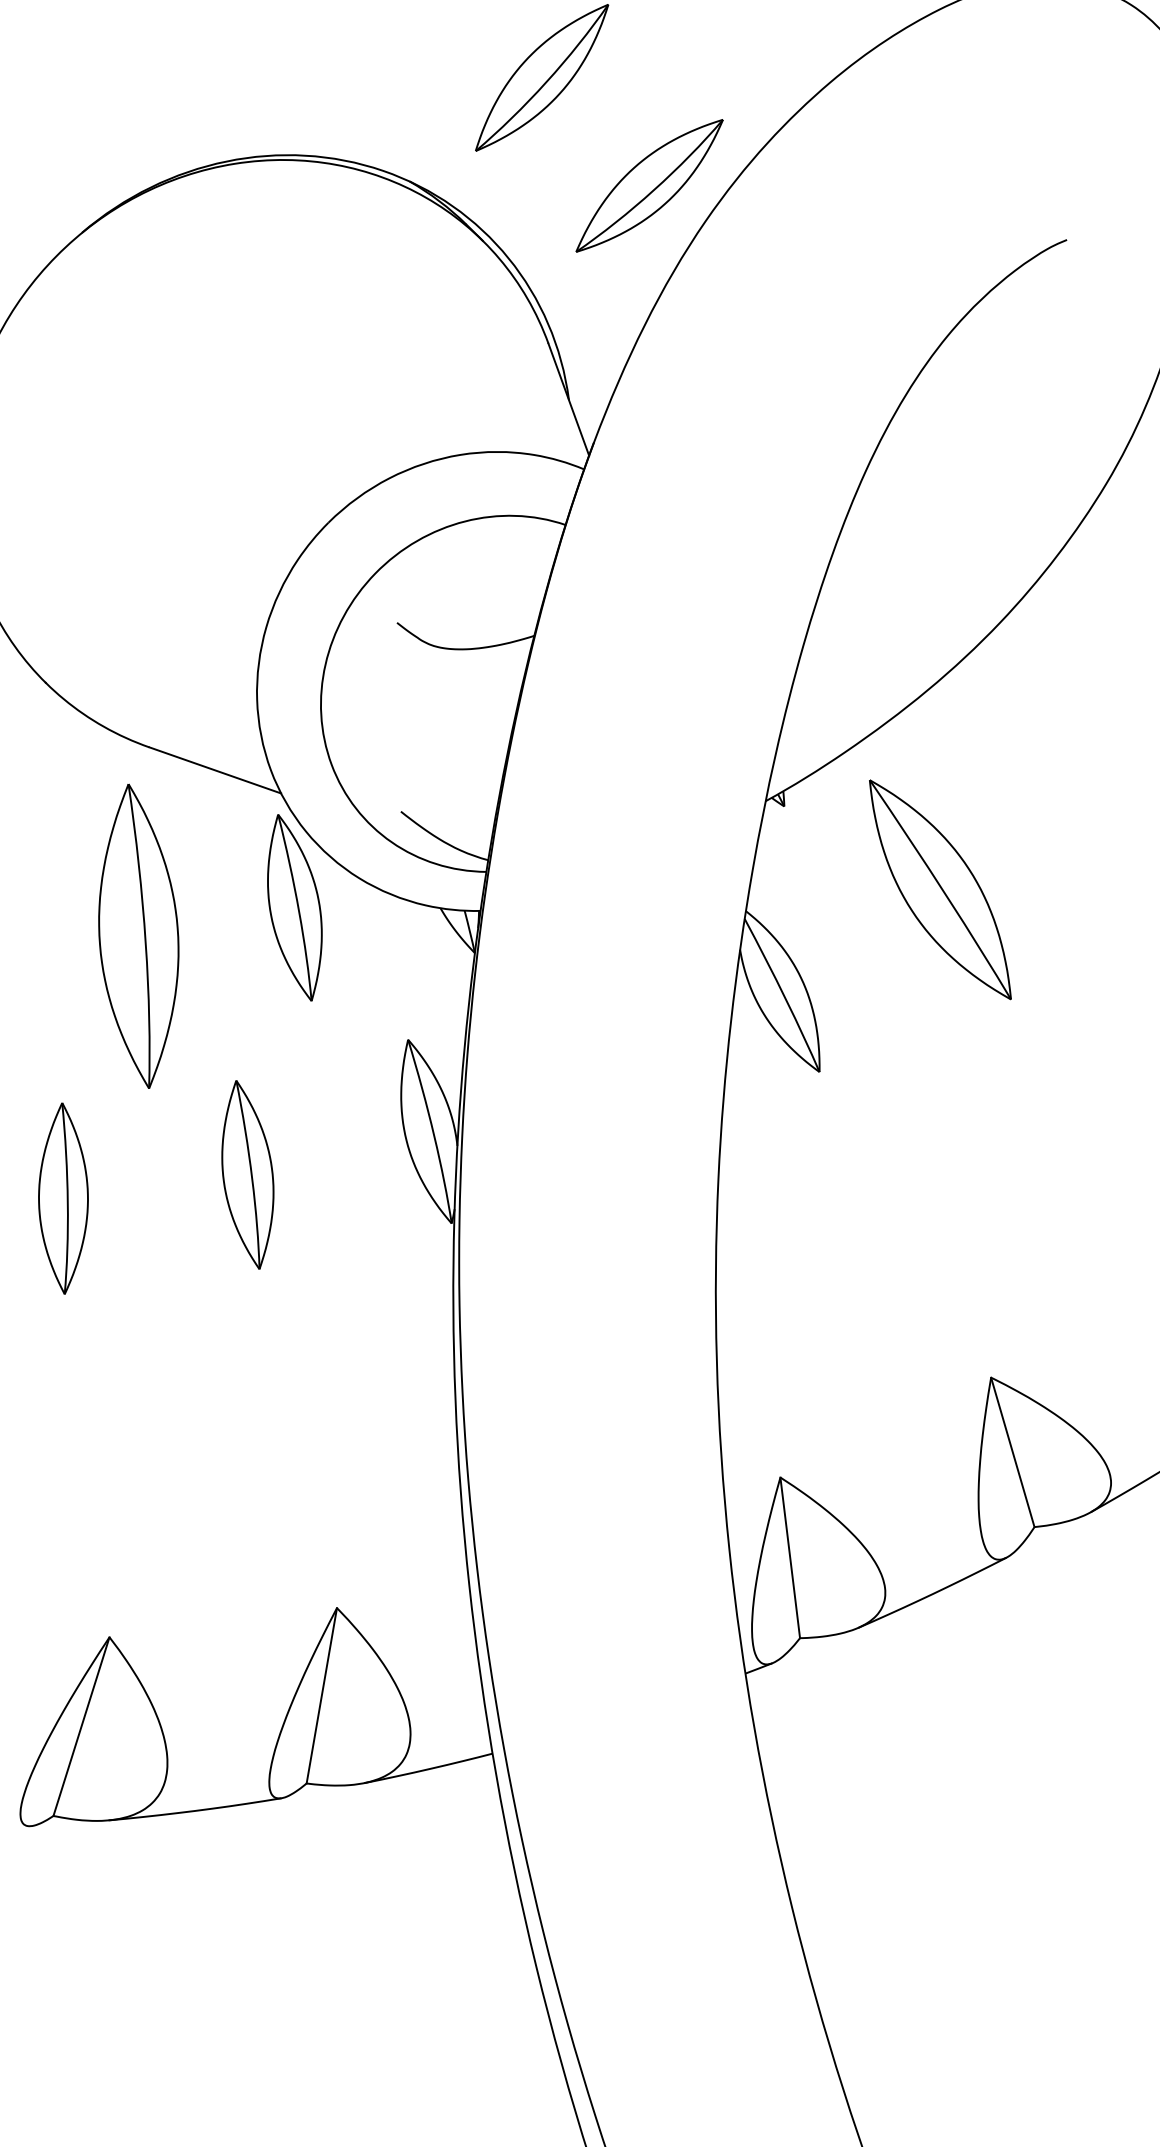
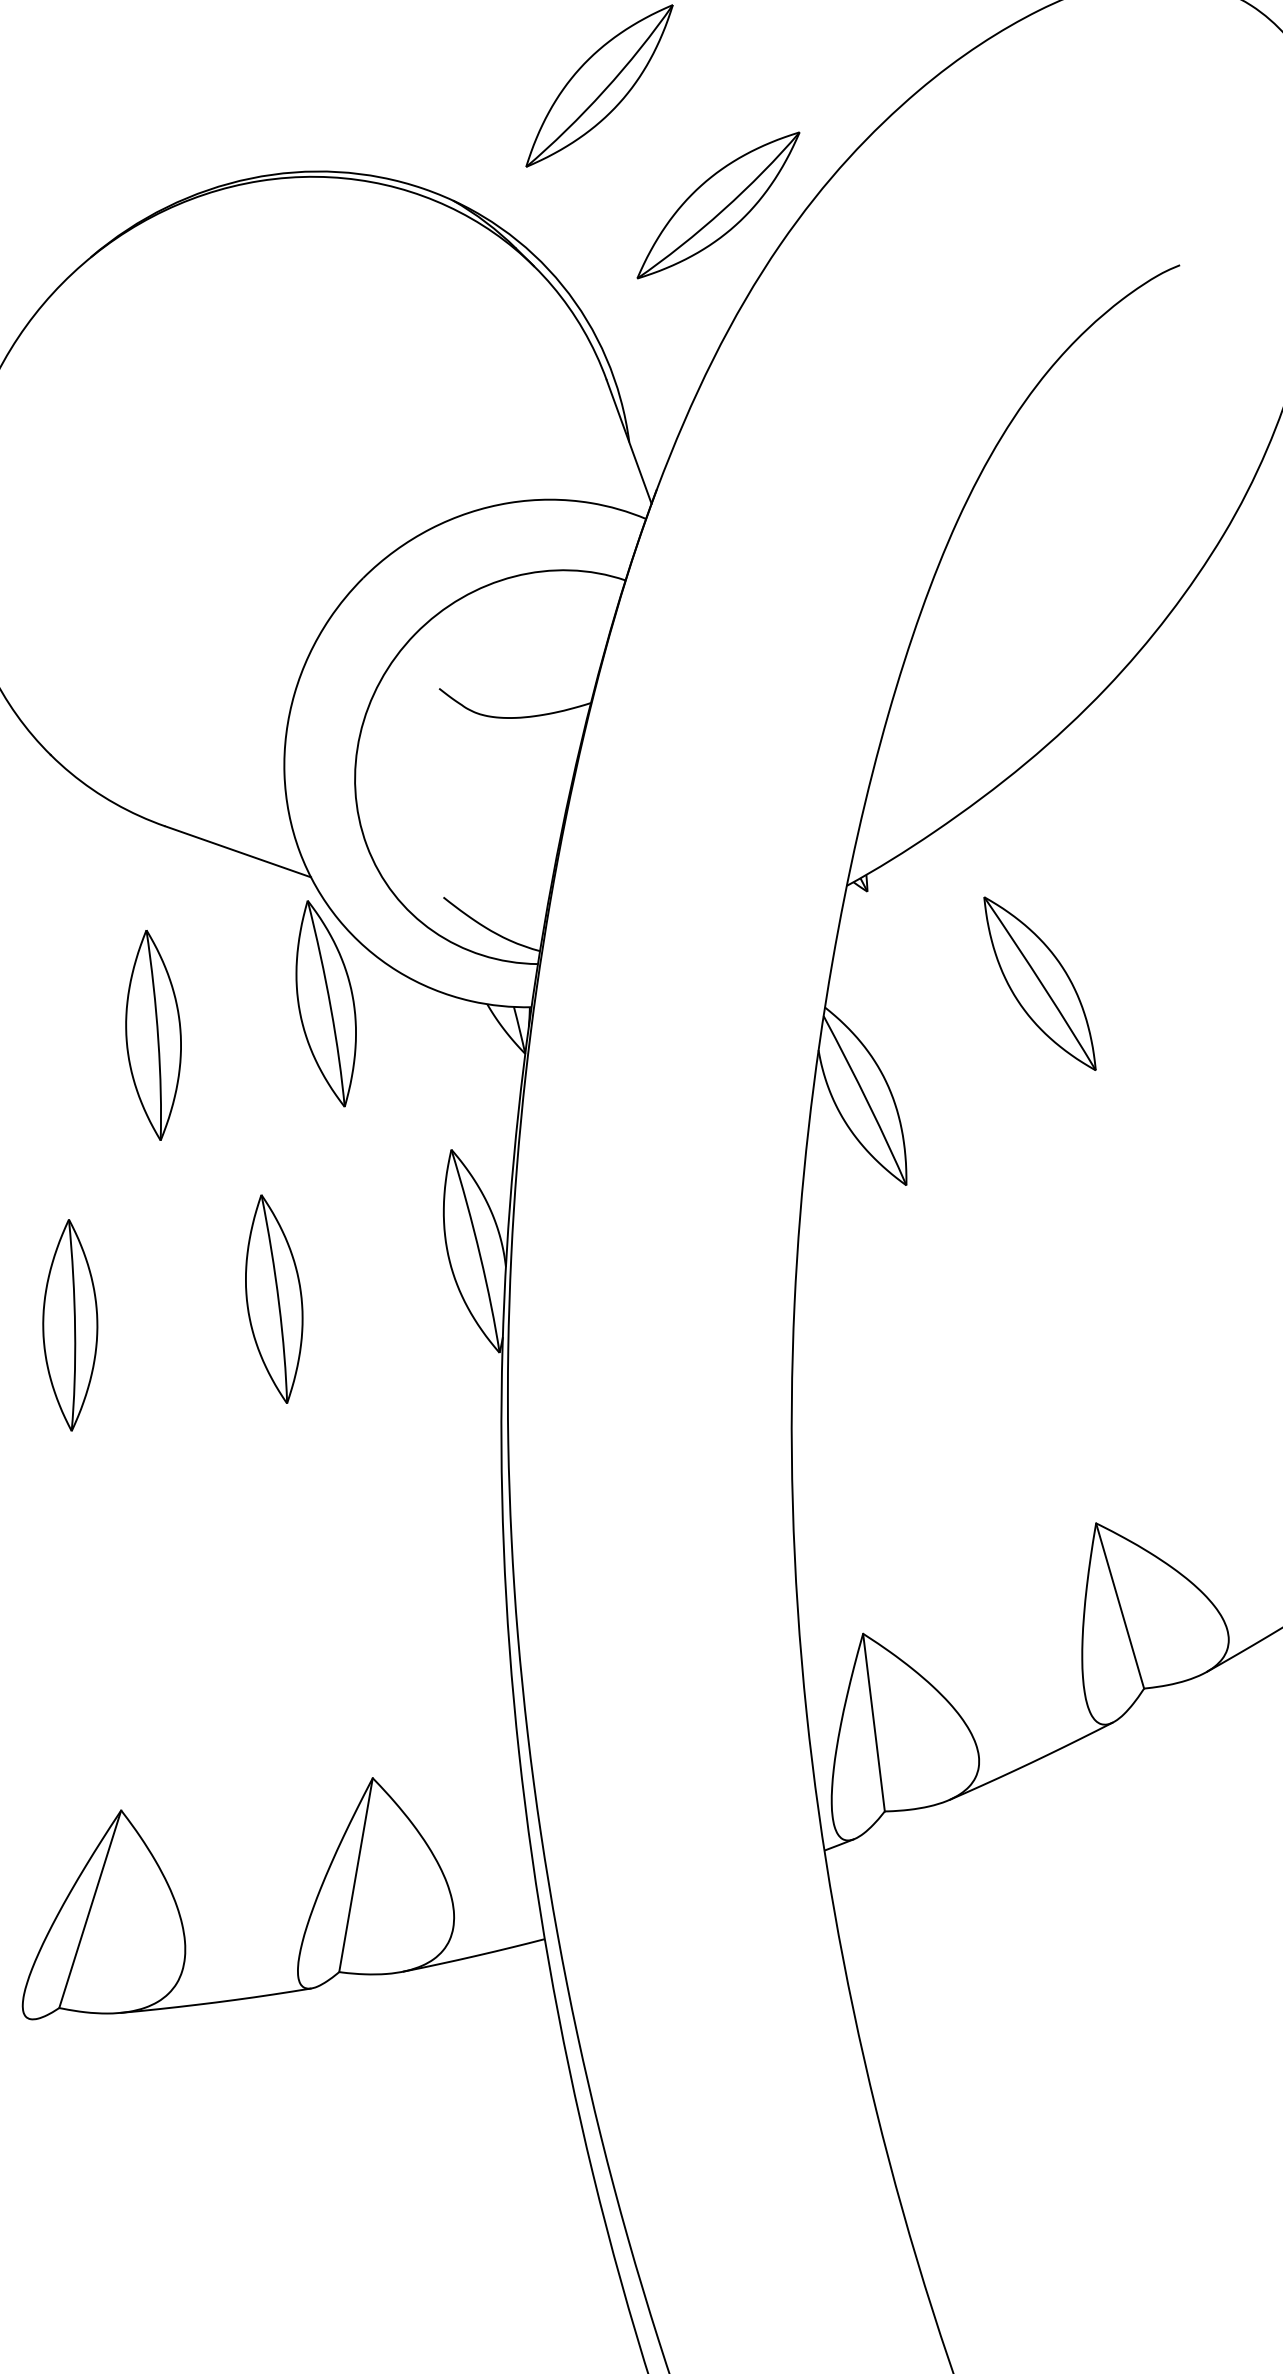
part: (939, 889) -> (1039, 983), size x0.71
part: (138, 936) -> (153, 1035), size x0.62

